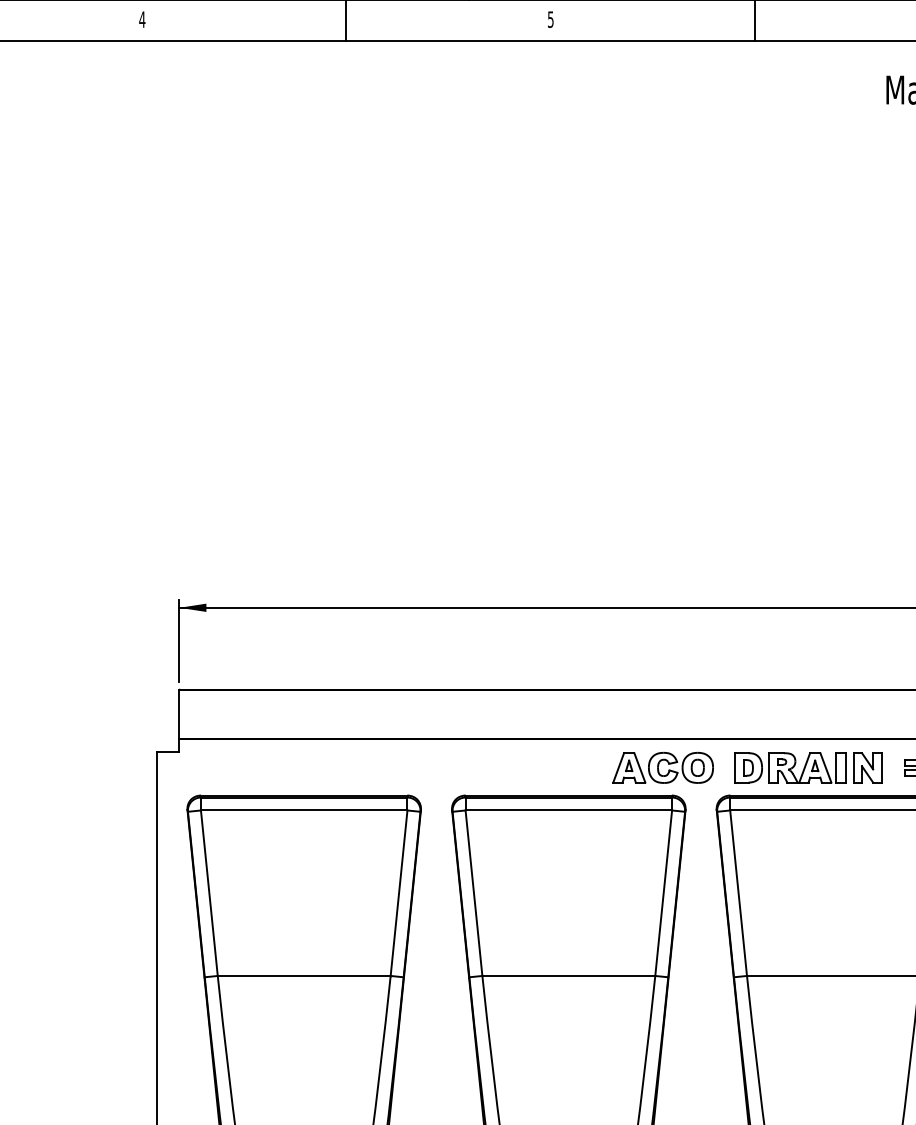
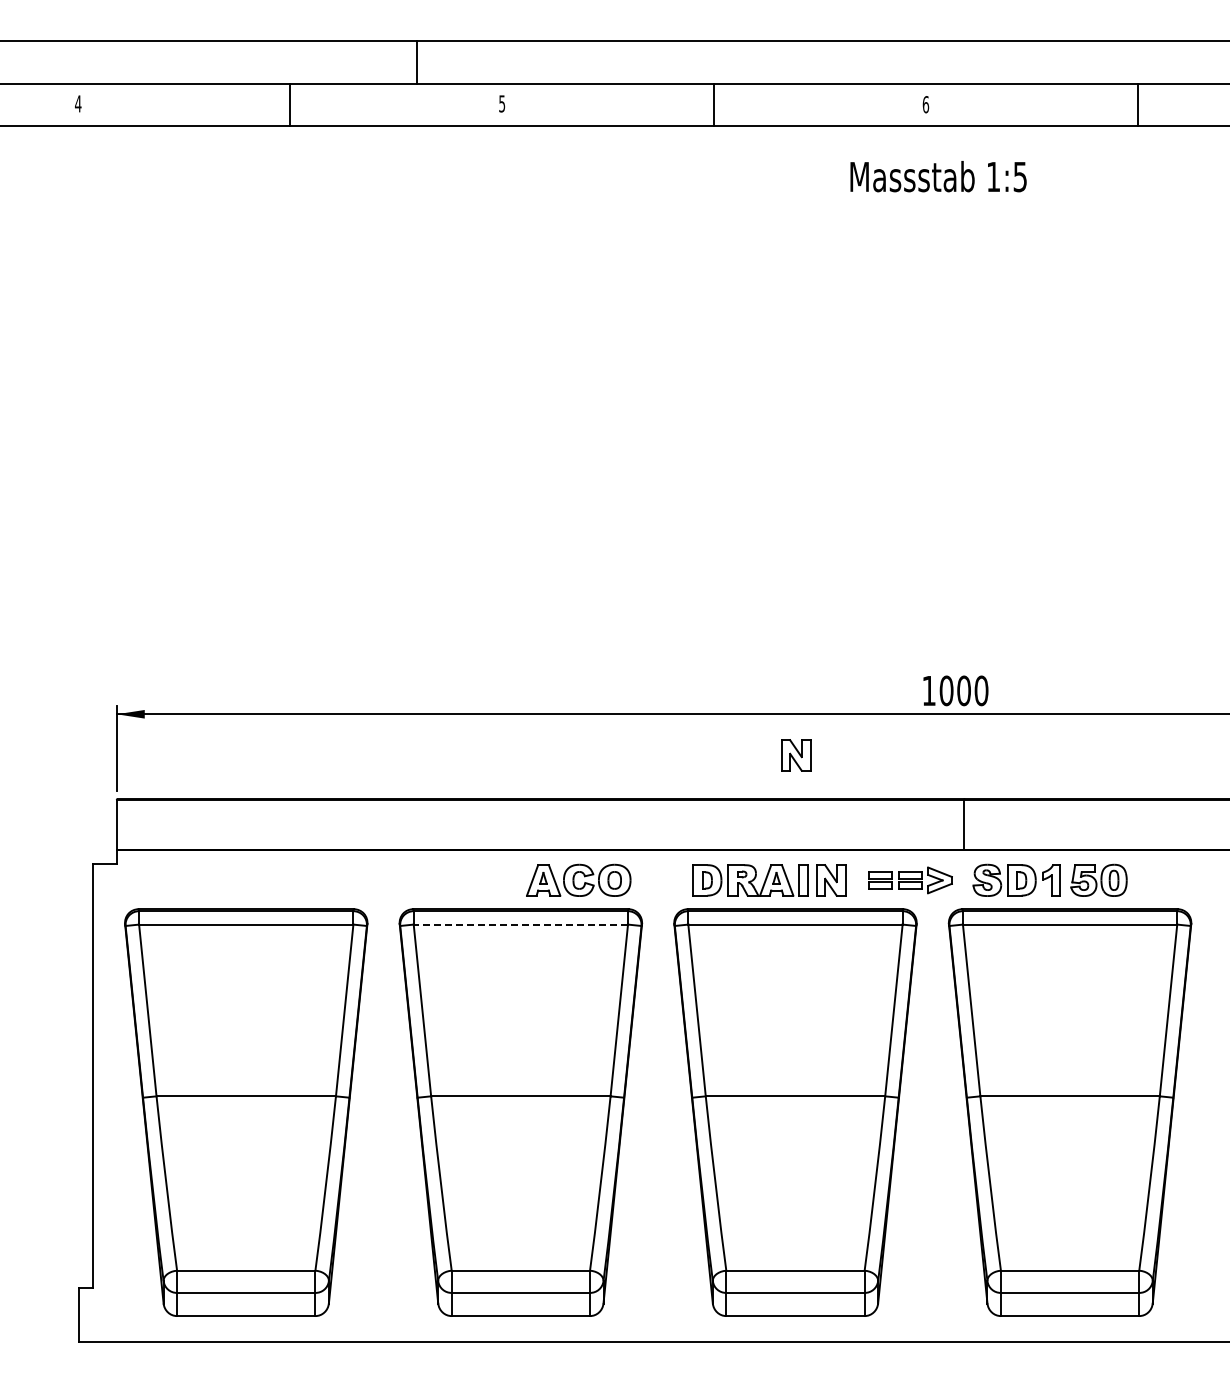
part: (834, 647) -> (796, 755), added
part: (662, 767) -> (578, 879), moved
line: (568, 810) -> (520, 924), solid -> dashed

